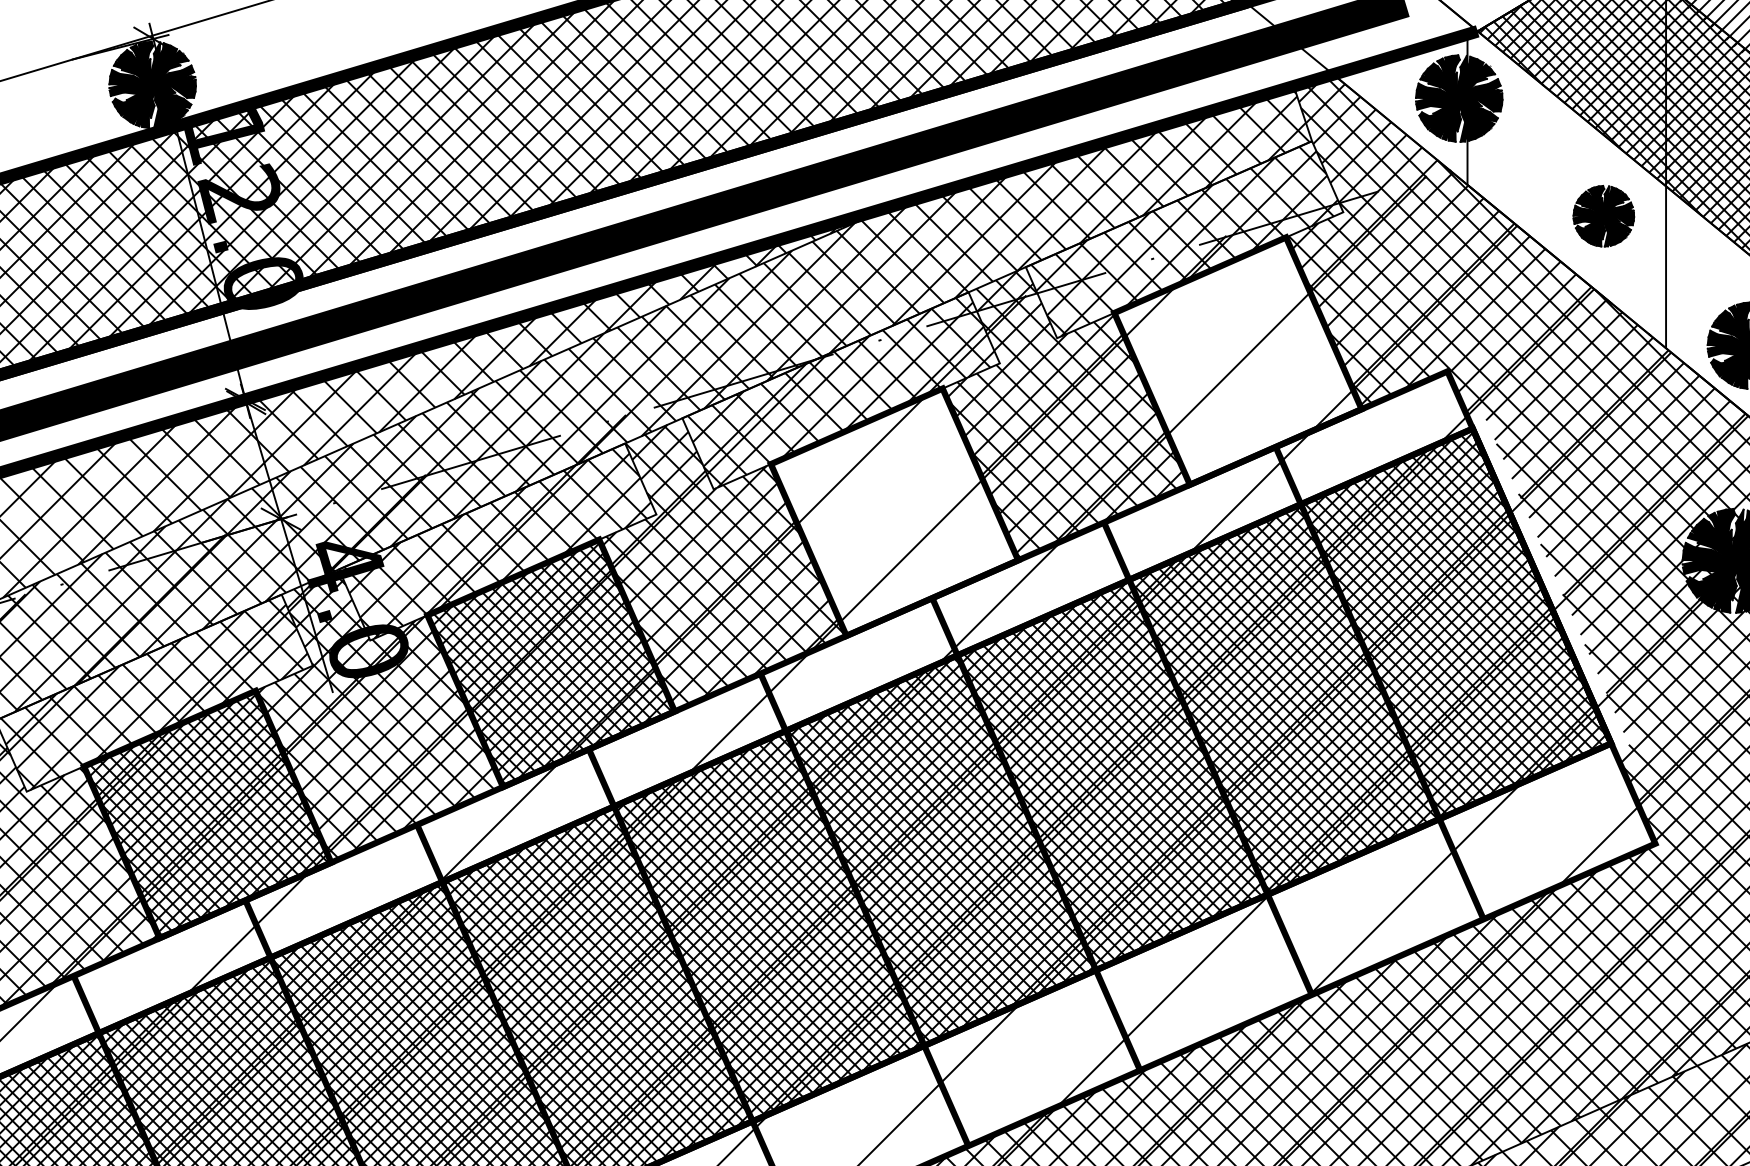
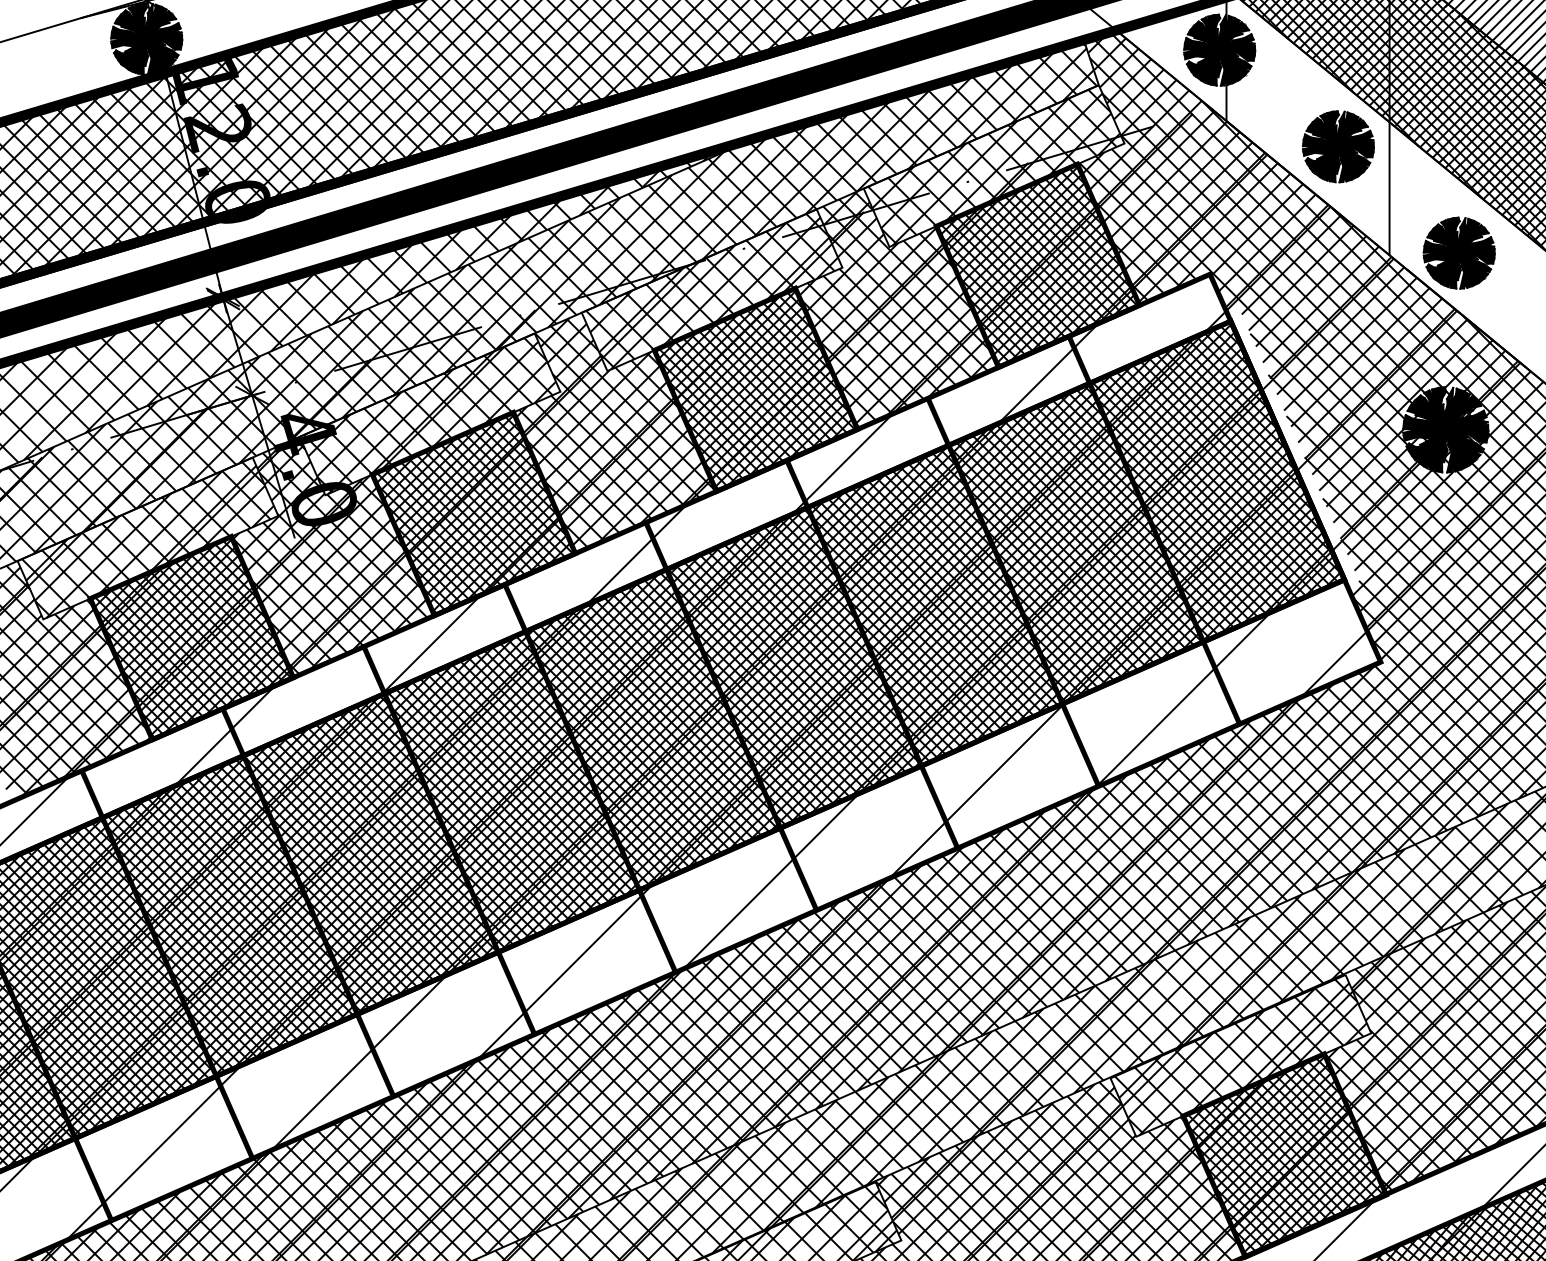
part: (1603, 215) -> (1338, 146), size x1.43
hatch: (1237, 359) -> (1037, 264), added
hatch: (893, 511) -> (755, 389), added

